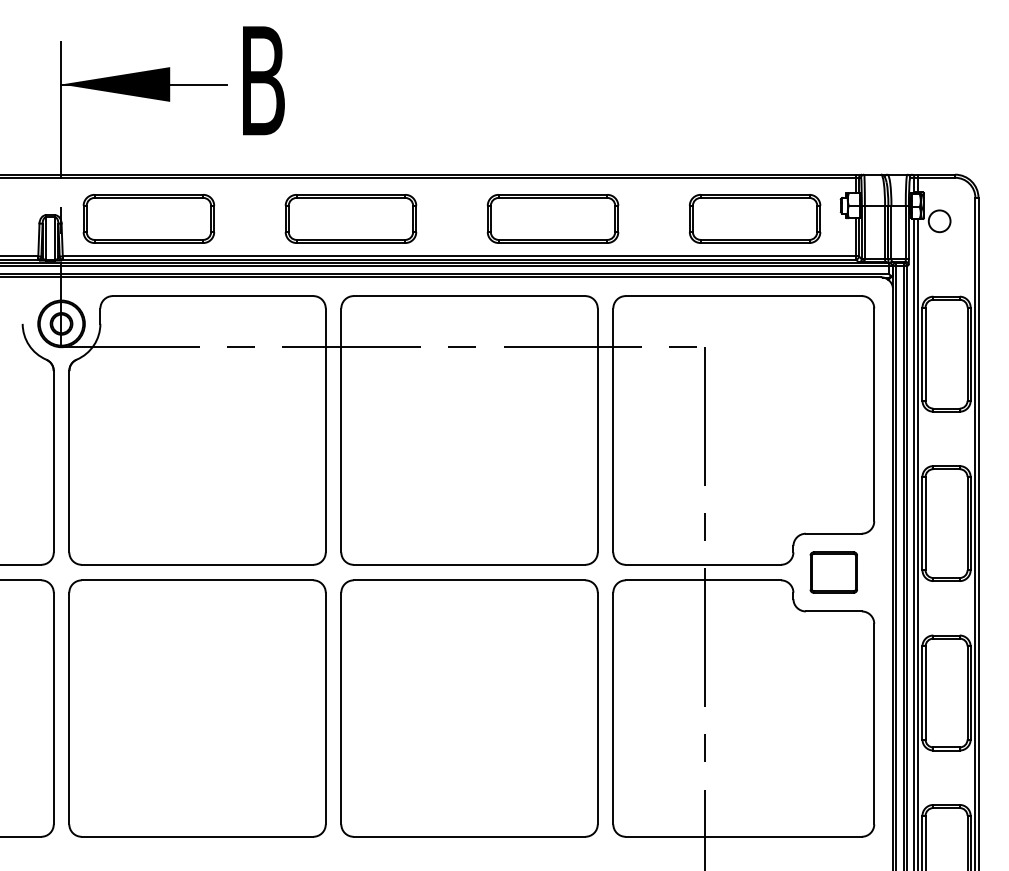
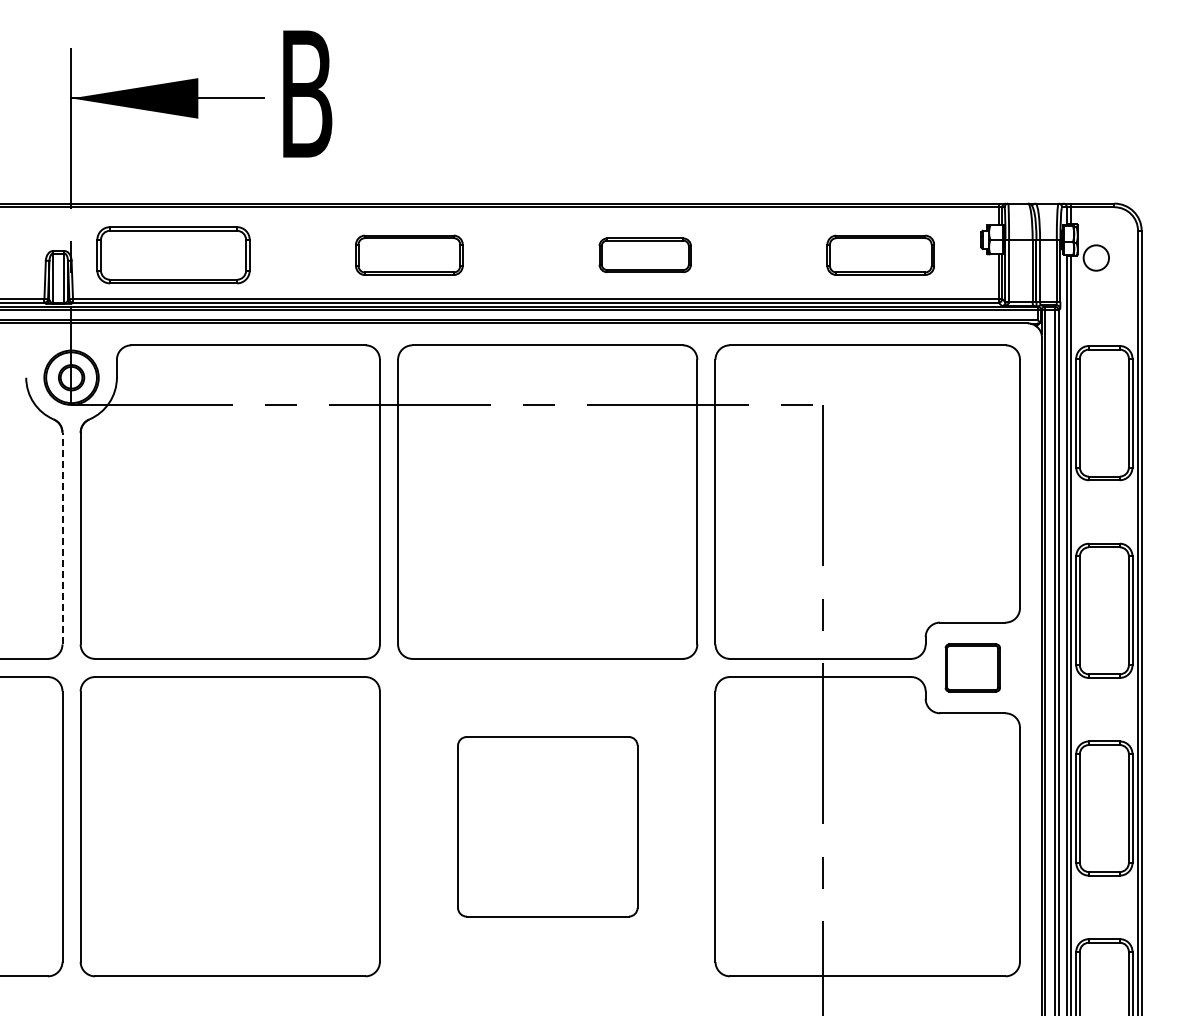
part: (351, 219) -> (409, 255), size x0.7
part: (553, 219) -> (645, 255), size x0.6
part: (754, 219) -> (880, 255), size x0.7
line: (53, 461) -> (62, 538), solid -> dashed
part: (469, 708) -> (547, 826), size x0.6

